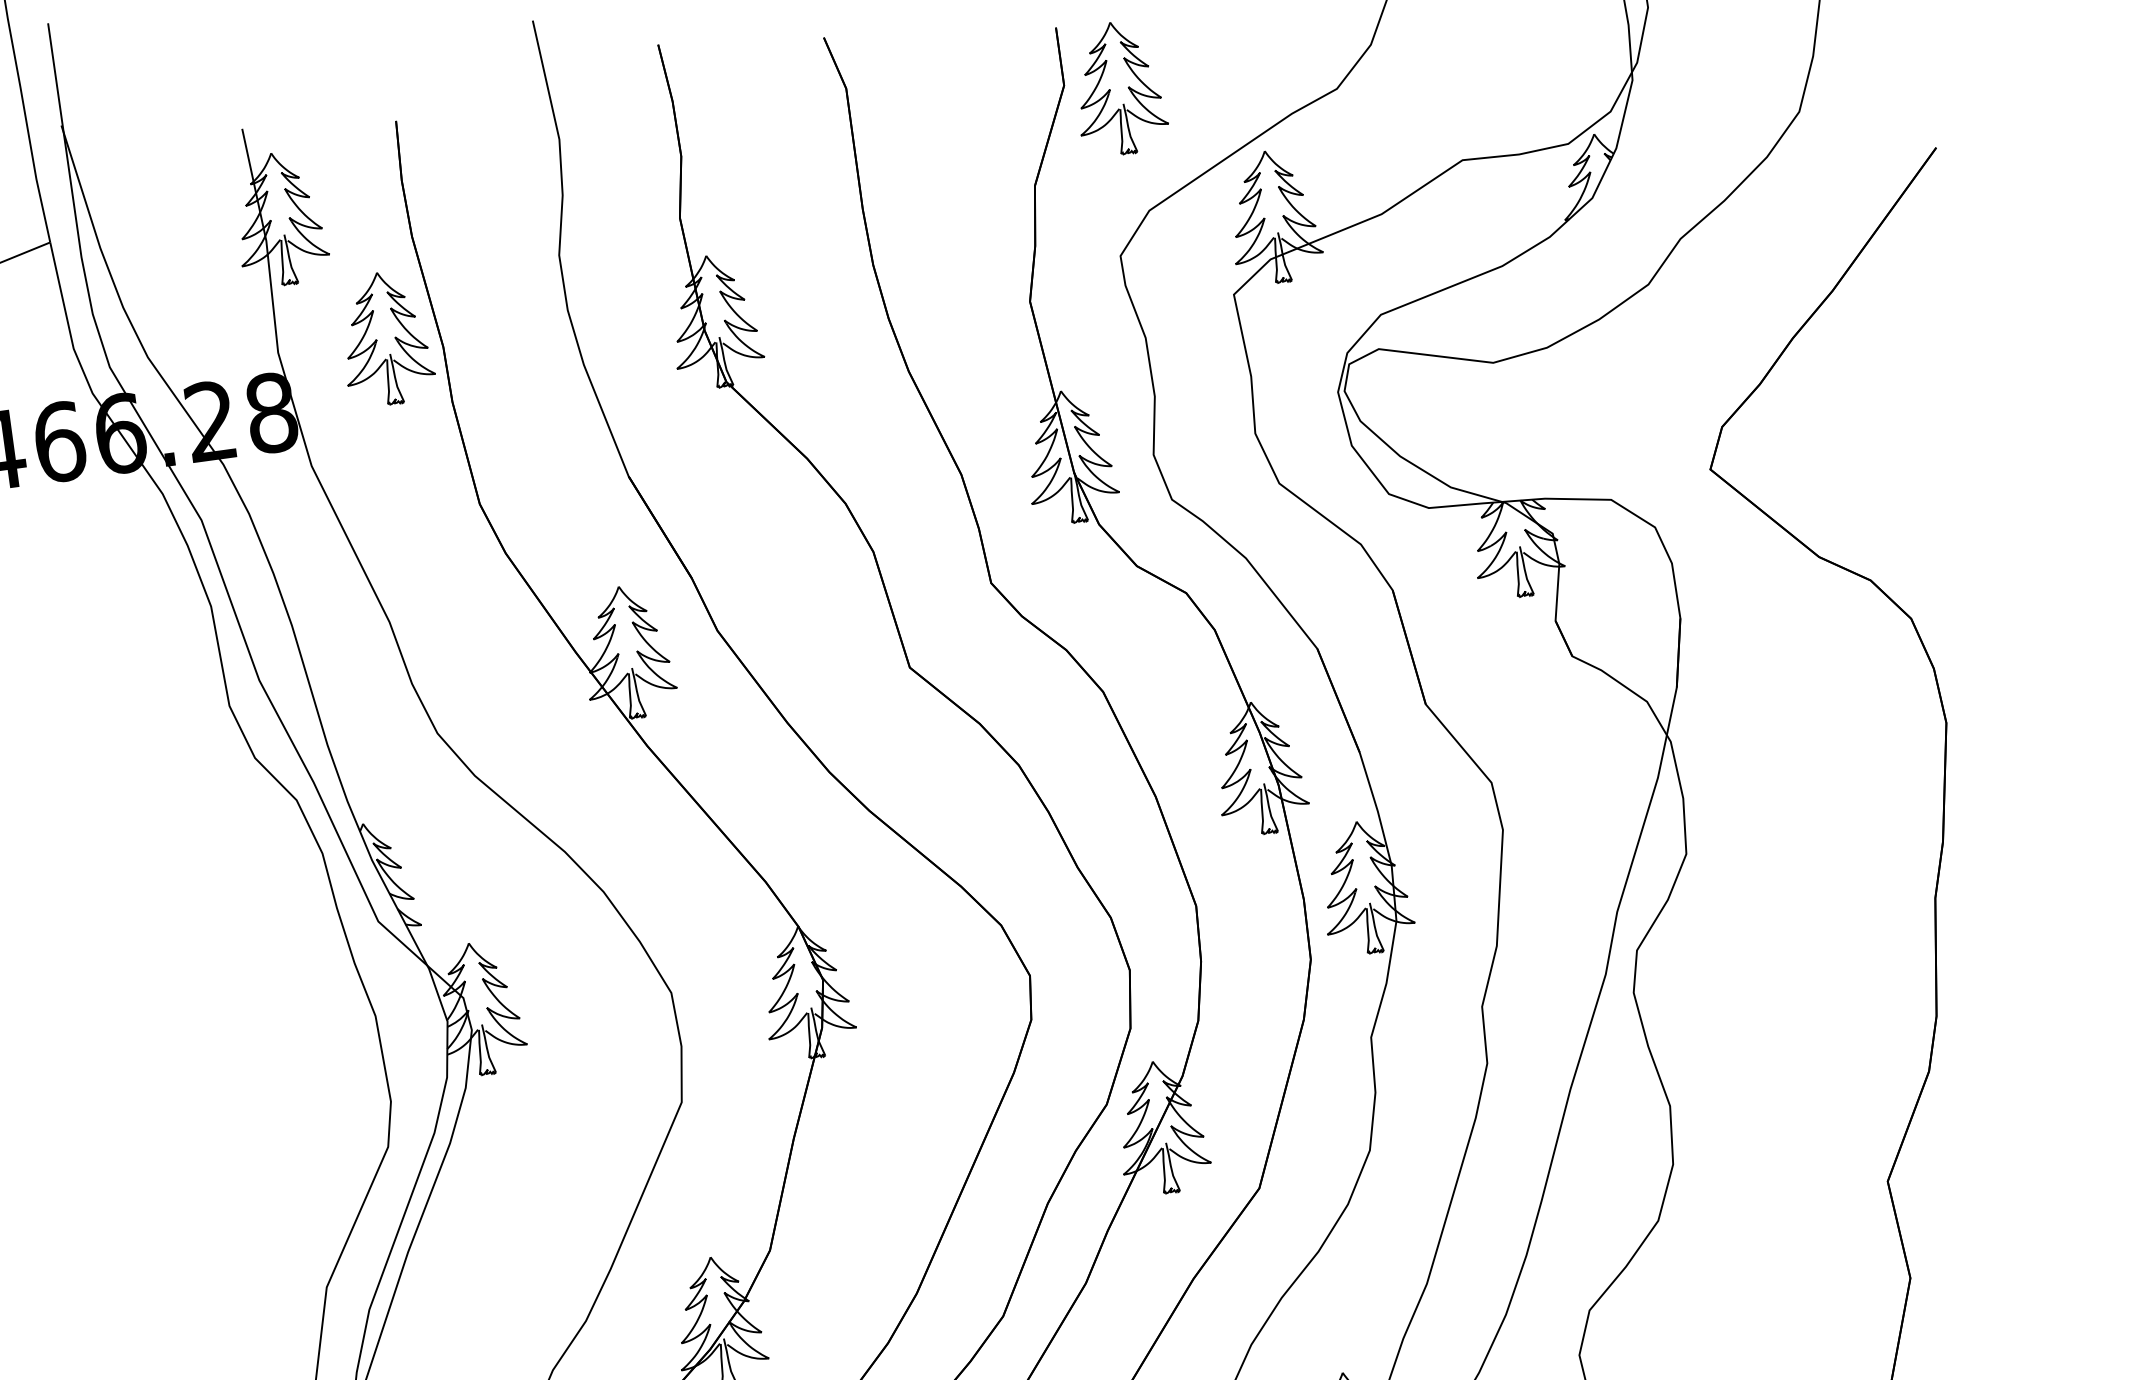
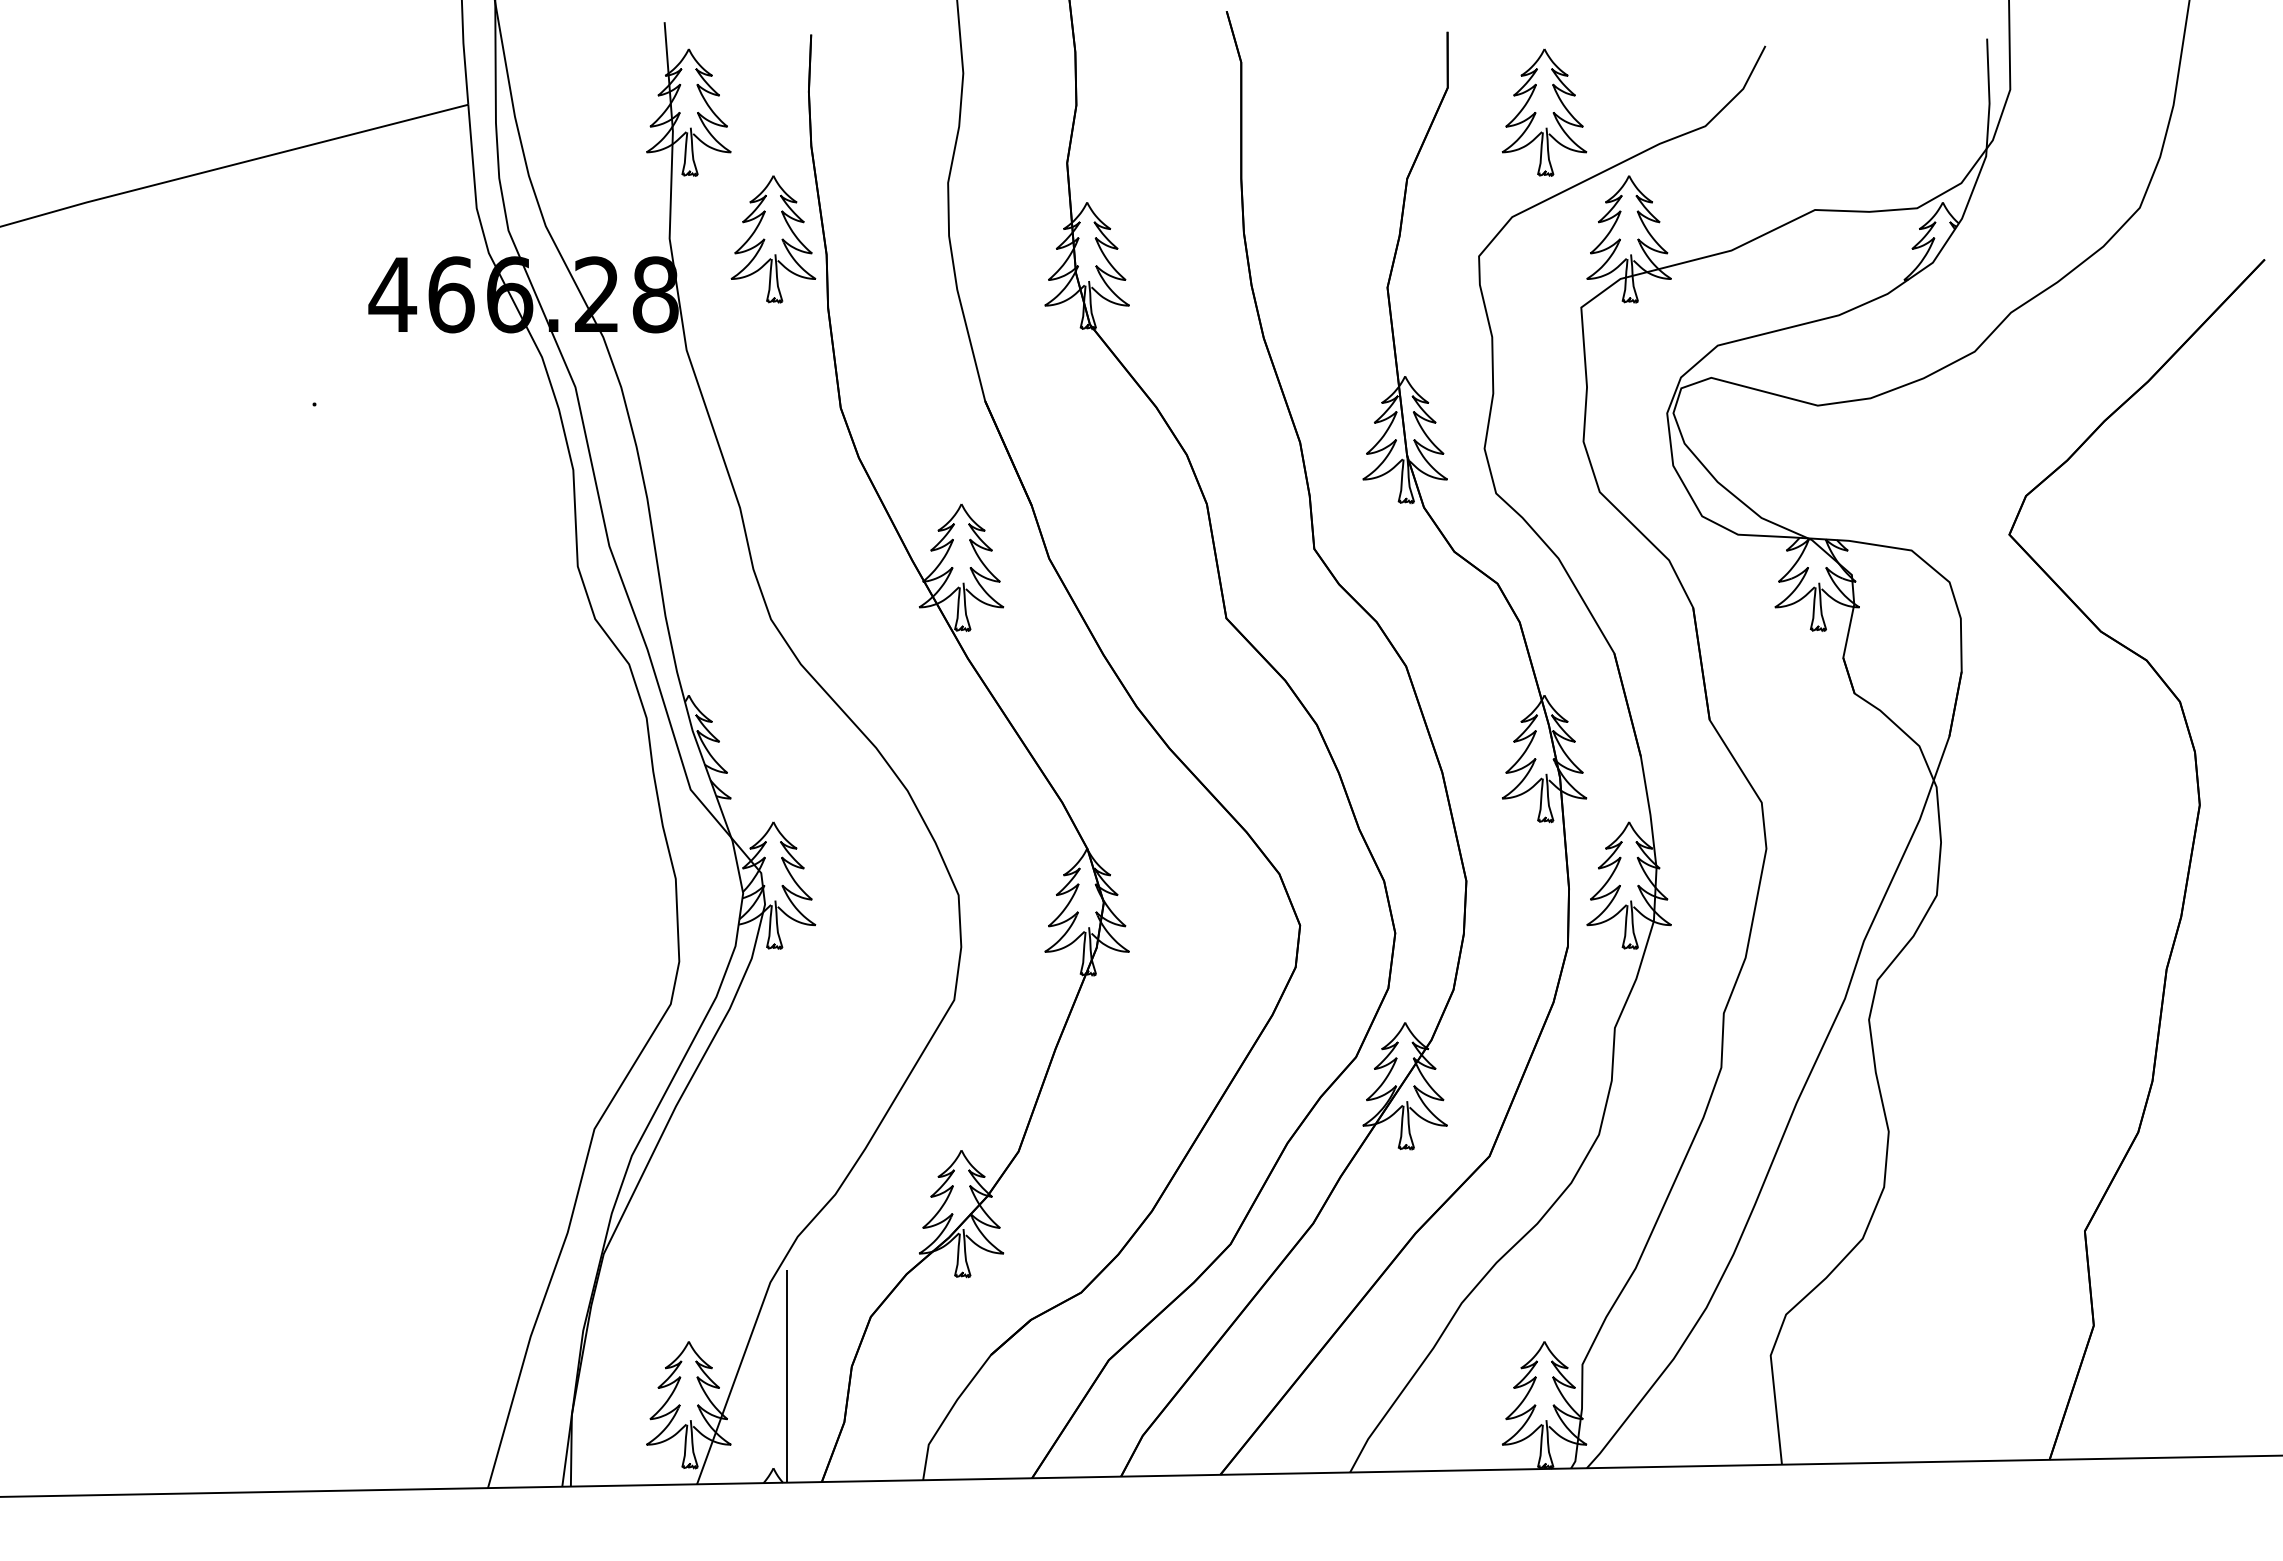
part: (1119, 88) -> (1544, 112), moved

